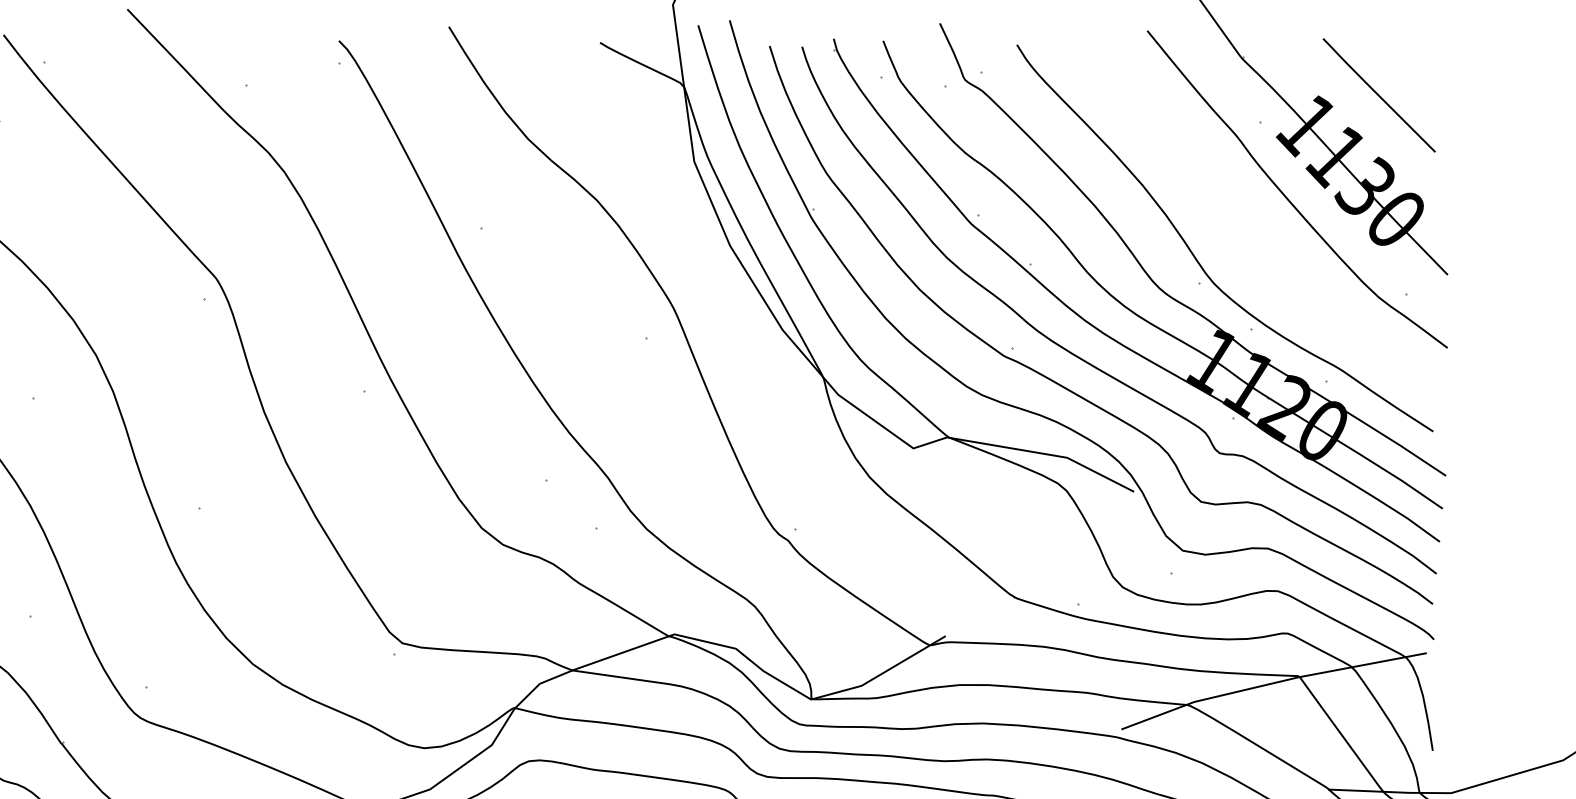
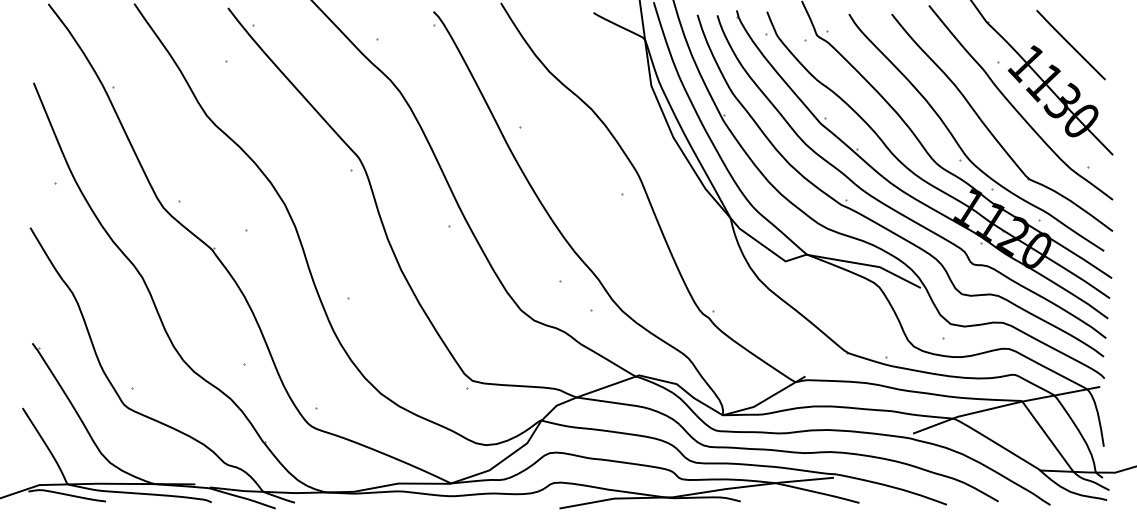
part: (1247, 234) -> (990, 130), added

